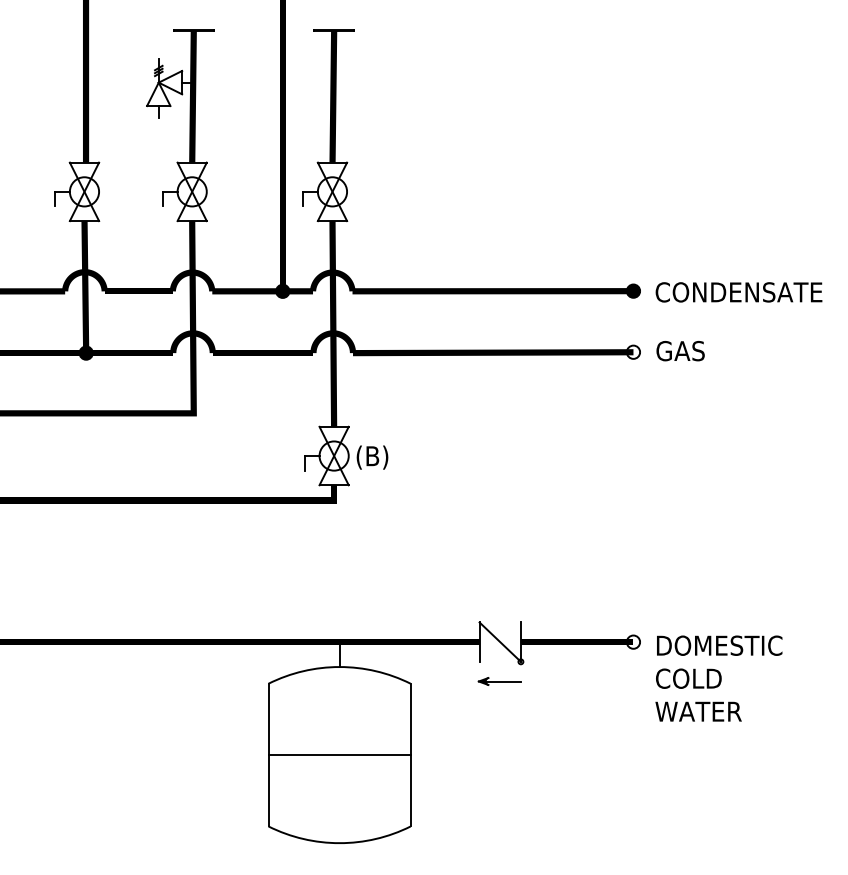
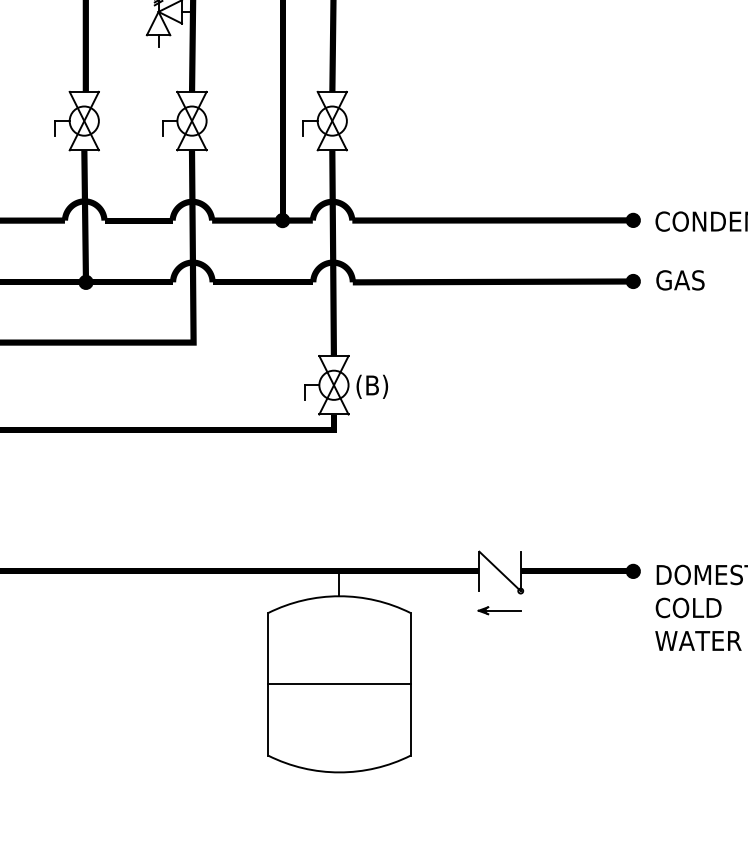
fill: (633, 351) -> (633, 280), added
fill: (633, 641) -> (633, 570), added

